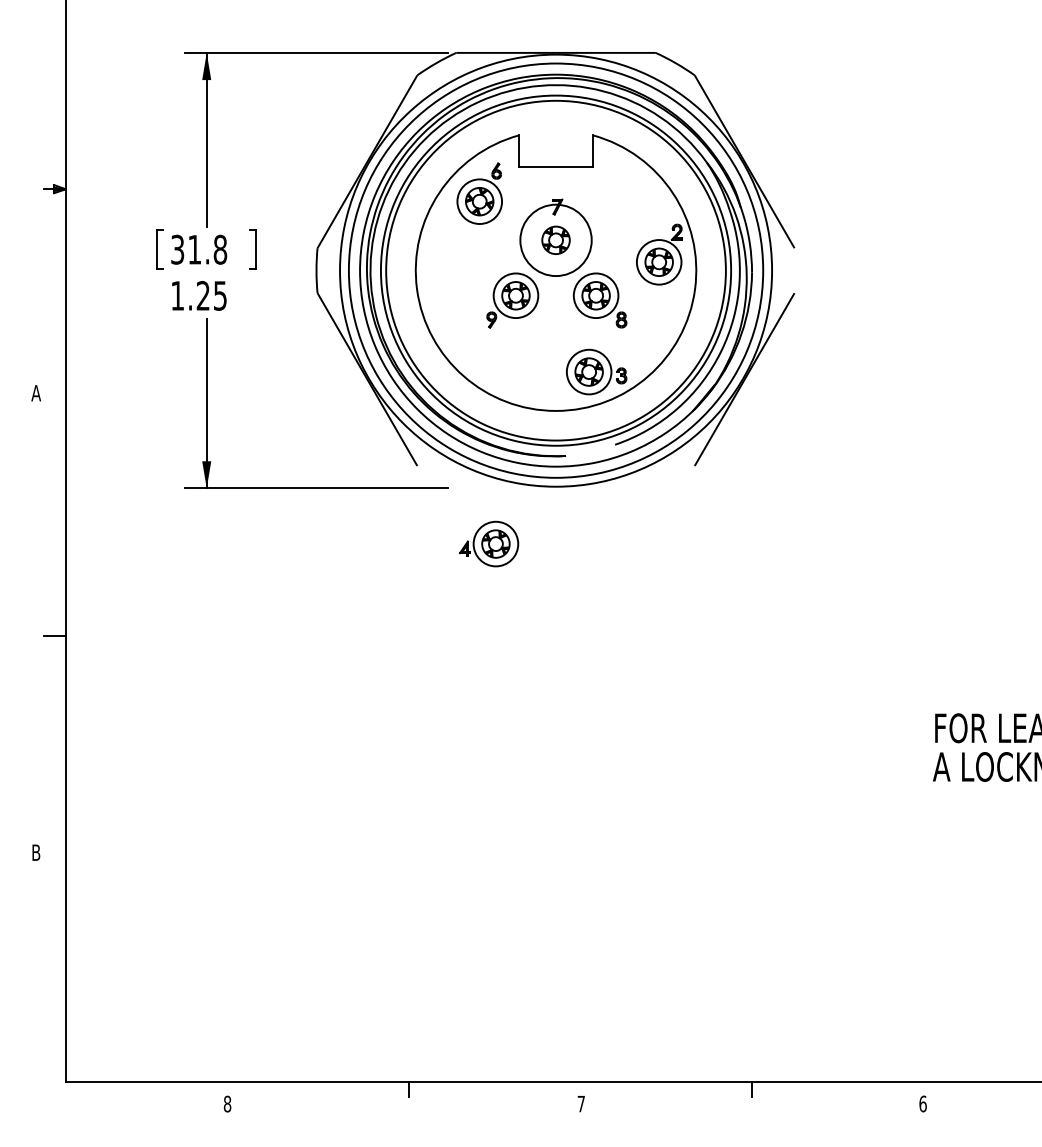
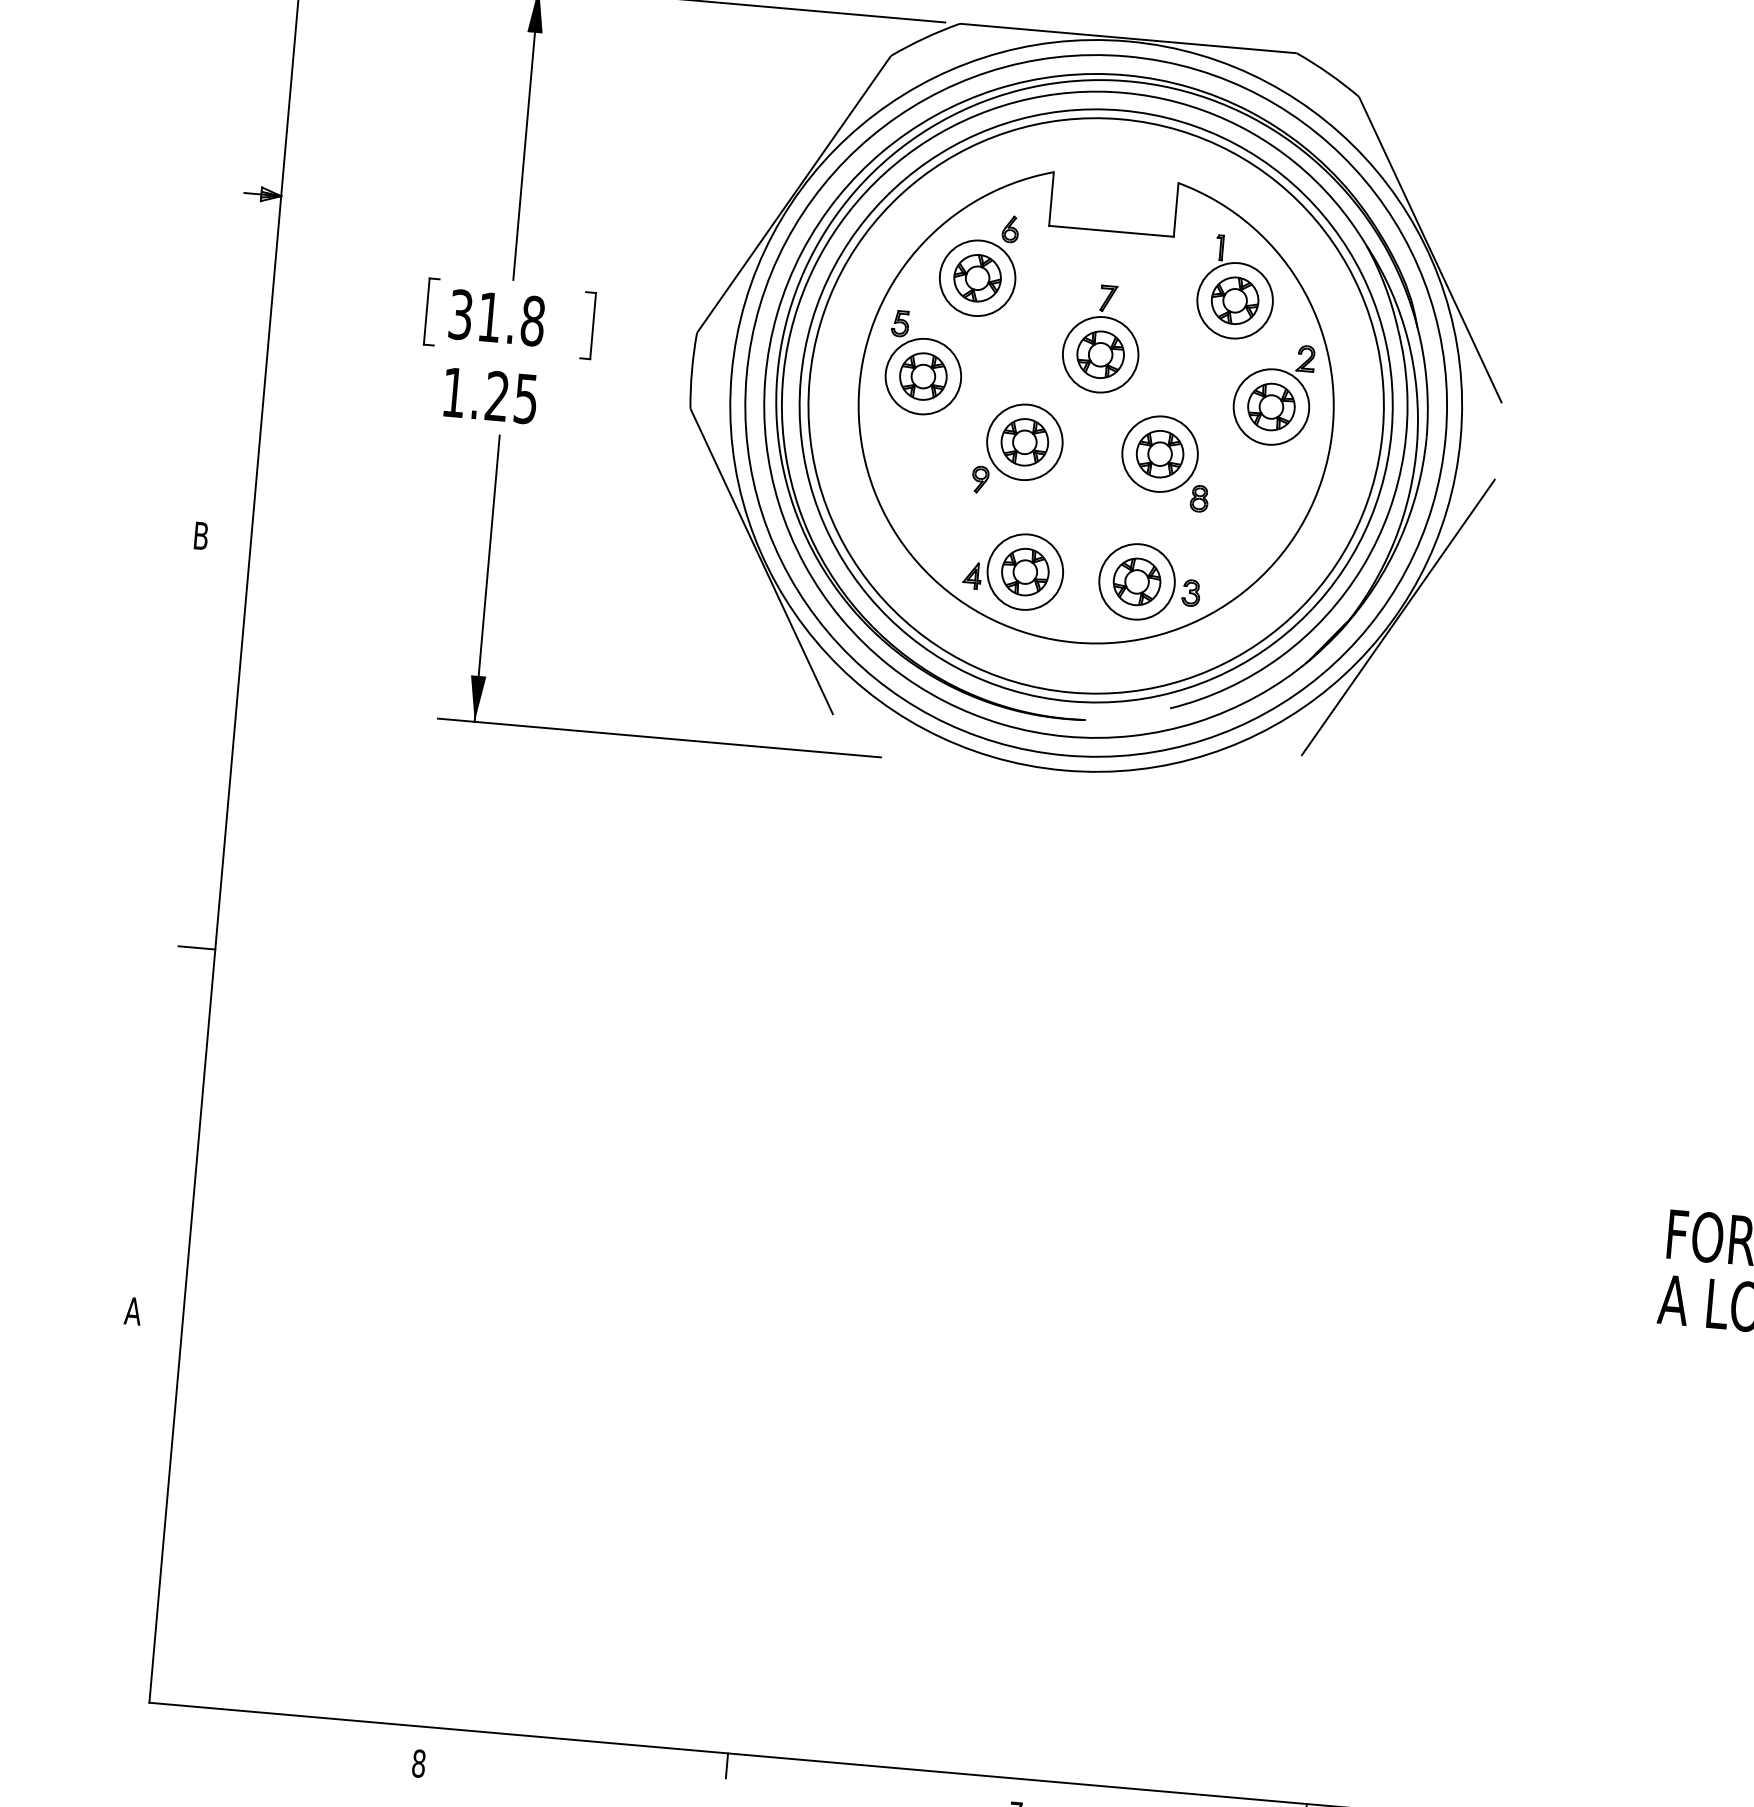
part: (632, 193) -> (1236, 286), added
circle: (555, 240) -> (1099, 354), size x0.62
part: (452, 254) -> (923, 363), added
text: (36, 393) -> (201, 536), A -> B
part: (489, 543) -> (1014, 570), moved
text: (36, 852) -> (133, 1310), B -> A

